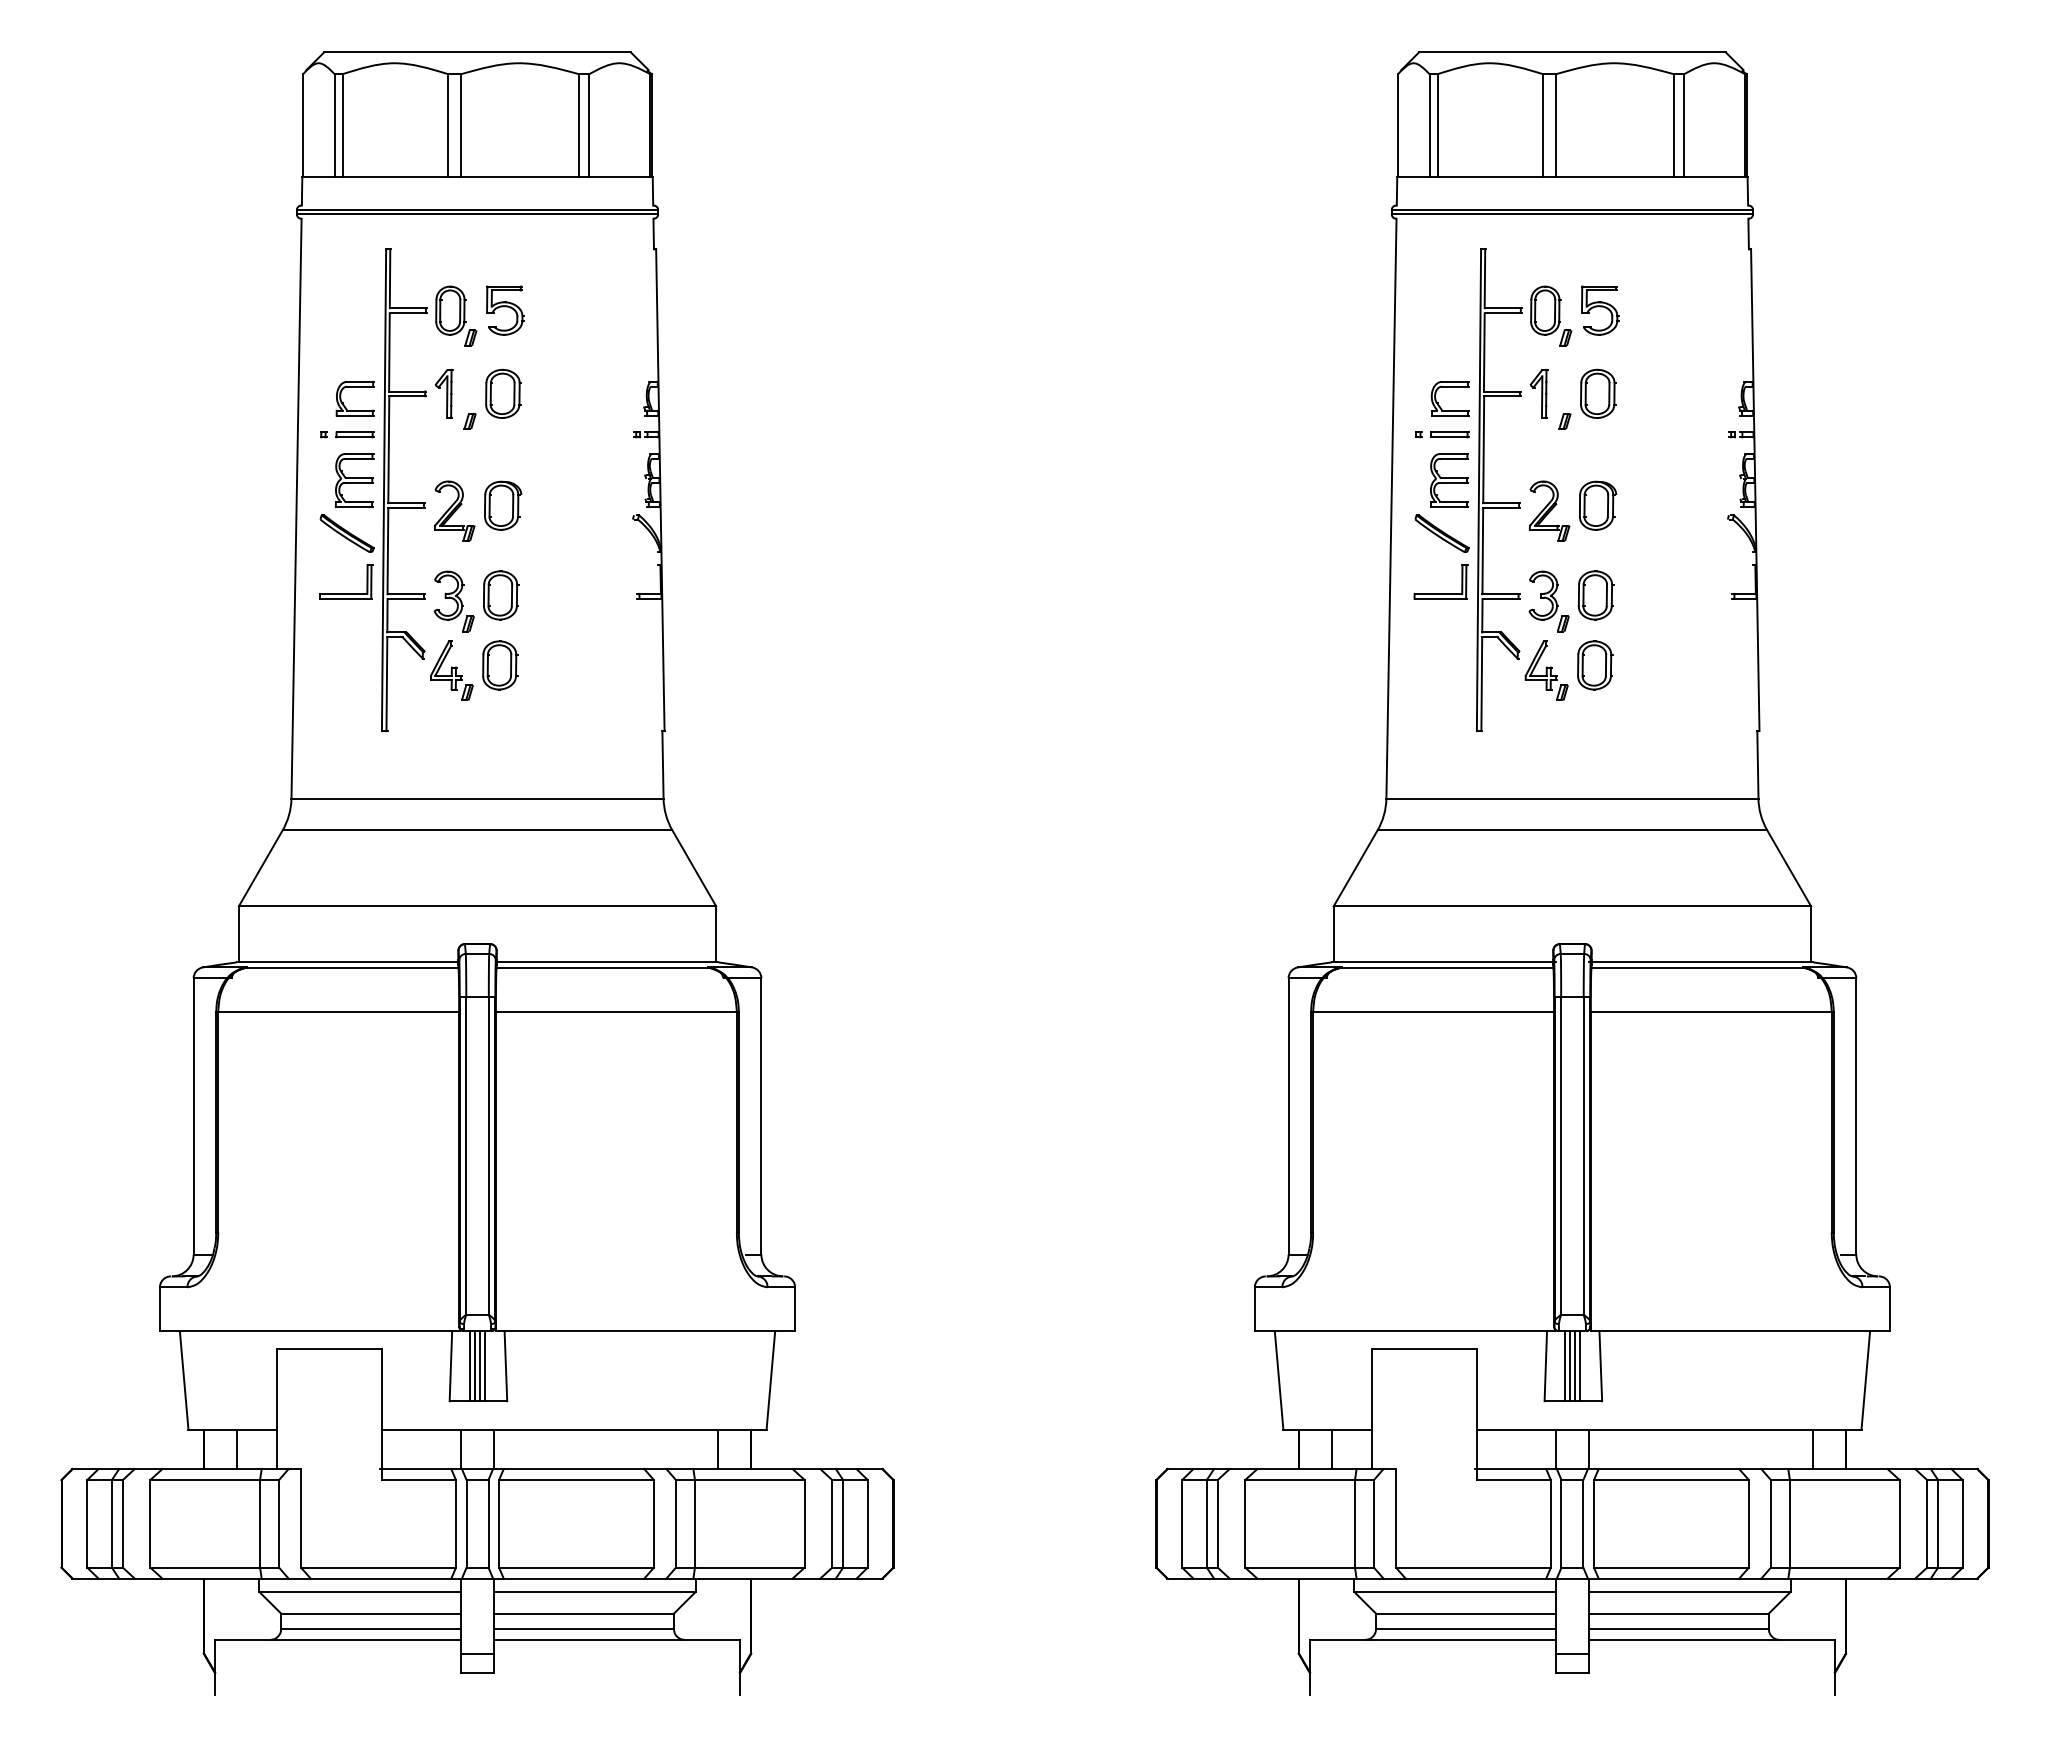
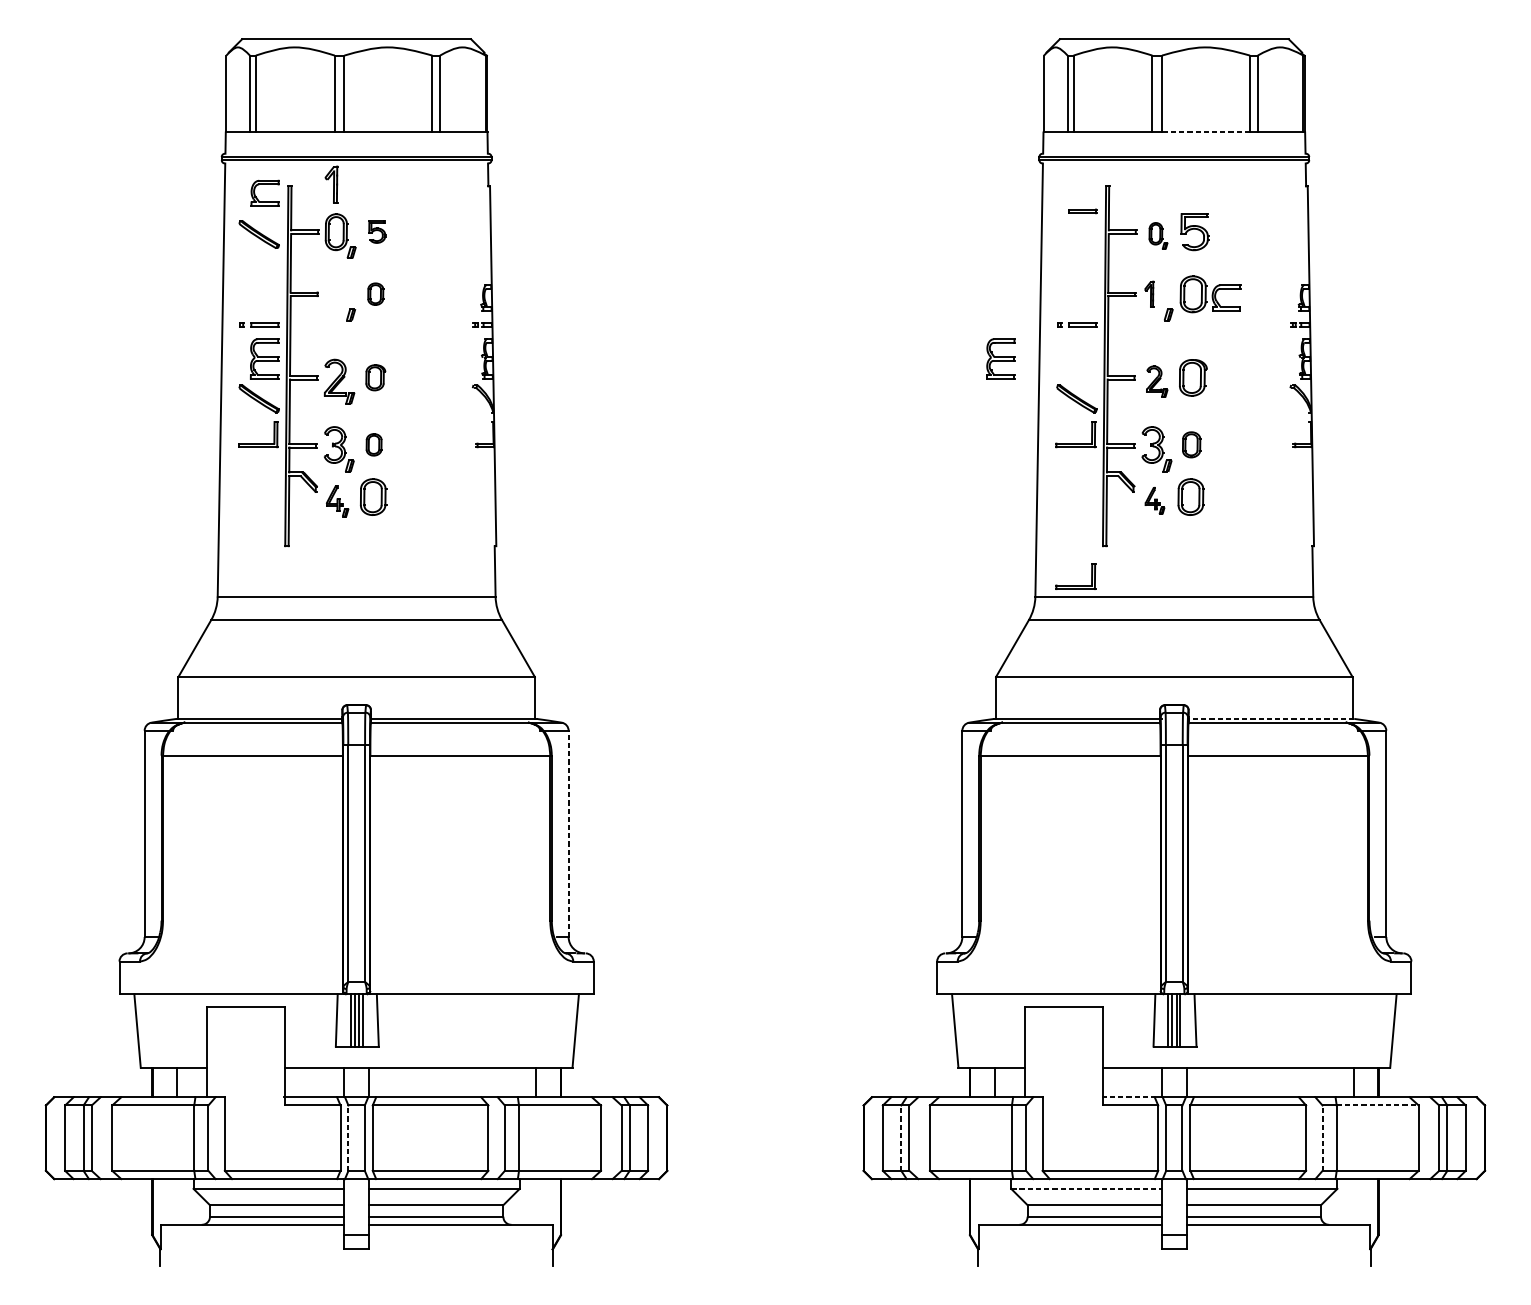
line: (1614, 177) -> (1205, 132), solid -> dashed
part: (1449, 282) -> (1082, 211), added
part: (505, 310) -> (377, 232), size x0.6
part: (346, 313) -> (258, 234), added
part: (1551, 315) -> (1158, 235), size x0.6
part: (354, 387) -> (264, 185), moved
part: (1449, 387) -> (1225, 289), moved
part: (444, 393) -> (331, 184), moved
part: (503, 393) -> (376, 294), size x0.6
part: (1538, 393) -> (1148, 294), size x0.7
part: (1449, 480) -> (1001, 359), moved
part: (503, 505) -> (376, 377), size x0.7
part: (1549, 510) -> (1157, 381), size x0.7
part: (501, 595) -> (374, 444), size x0.6
part: (1595, 595) -> (1191, 444), size x0.7
part: (451, 670) -> (337, 500), size x0.7
part: (1546, 670) -> (1154, 500), size x0.6
part: (1440, 783) -> (1075, 585), added
line: (1700, 962) -> (1269, 718), solid -> dashed
line: (761, 1115) -> (568, 833), solid -> dashed
line: (1511, 1469) -> (1128, 1097), solid -> dashed
line: (1844, 1480) -> (1377, 1105), solid -> dashed
line: (466, 1523) -> (348, 1137), solid -> dashed
line: (1206, 1523) -> (901, 1137), solid -> dashed
line: (1770, 1523) -> (1322, 1137), solid -> dashed
line: (1455, 1591) -> (1086, 1188), solid -> dashed

